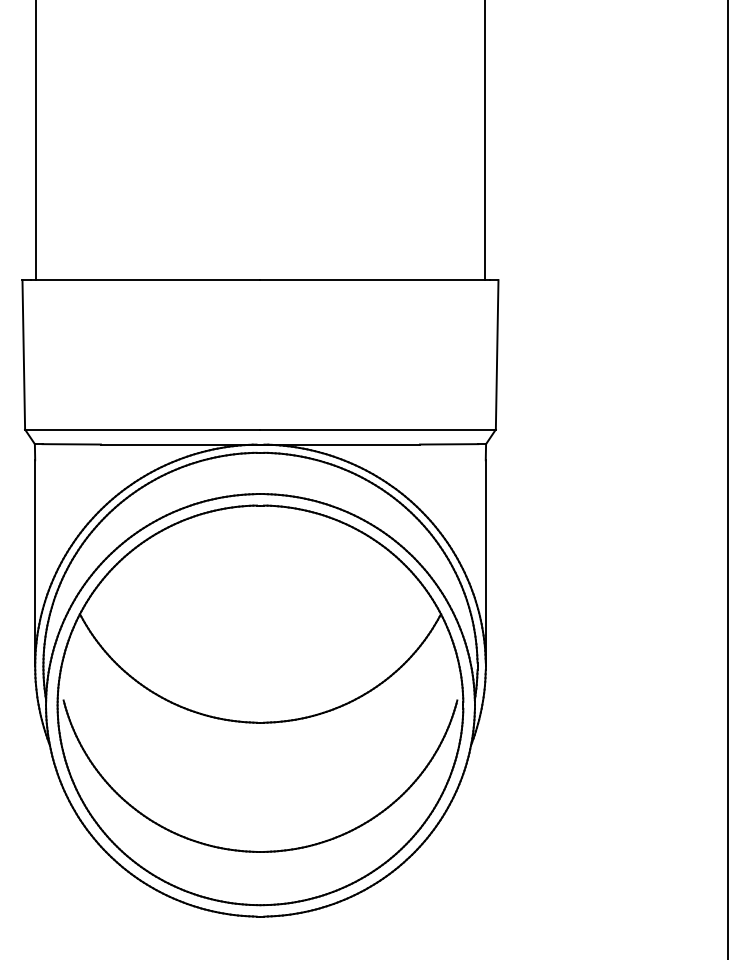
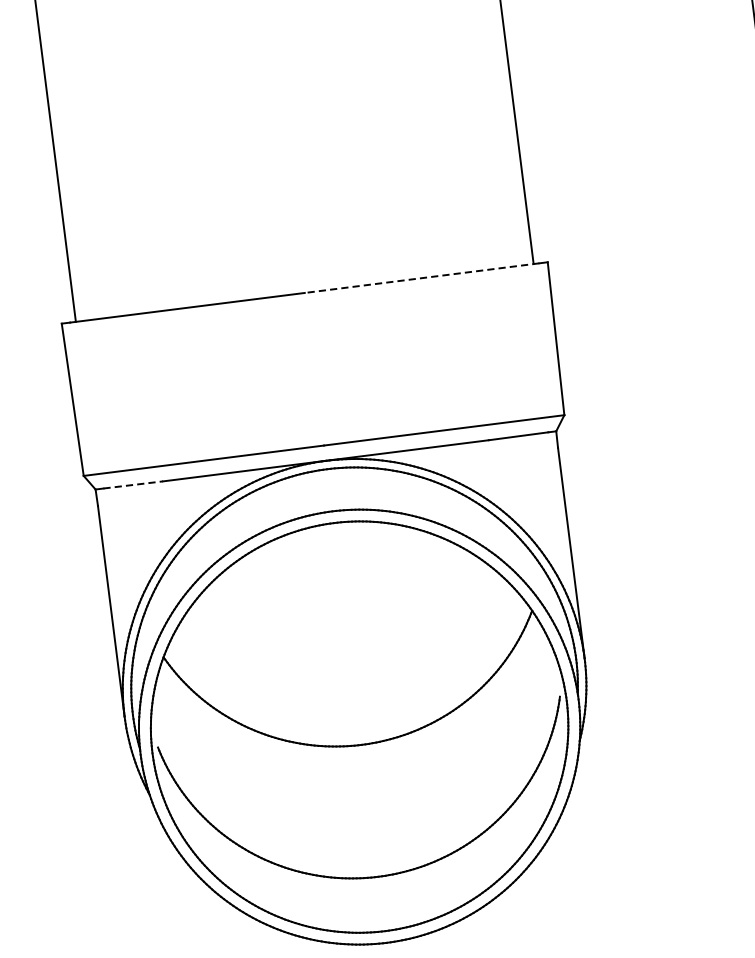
line: (375, 280) -> (422, 278), solid -> dashed
line: (72, 444) -> (134, 485), solid -> dashed

